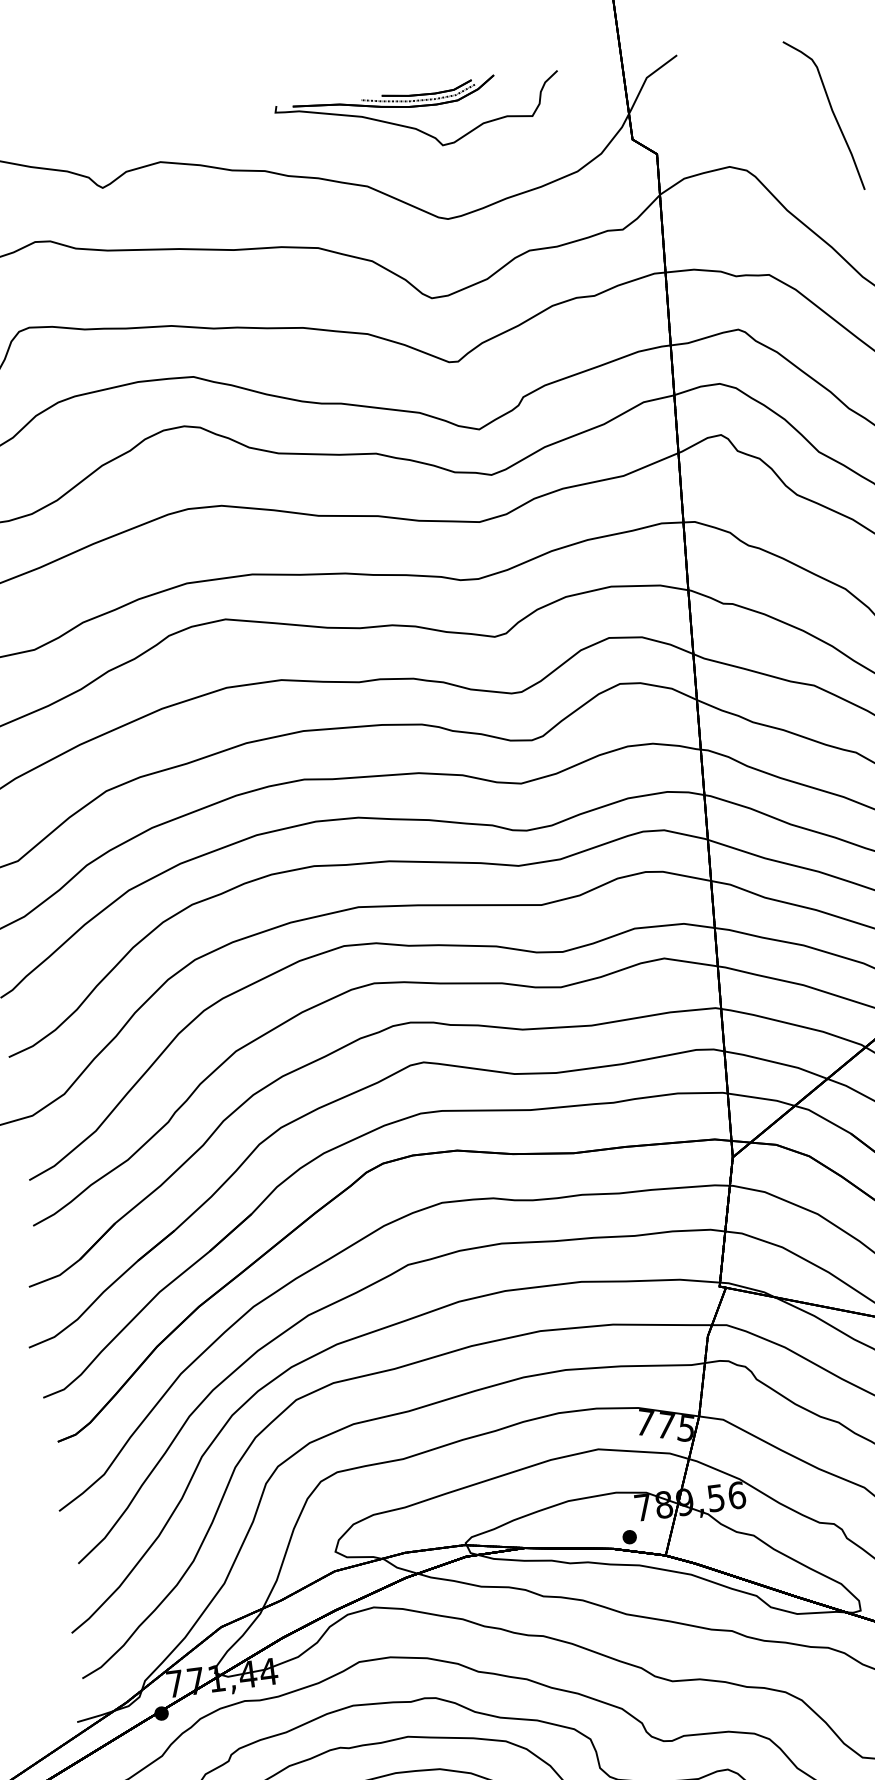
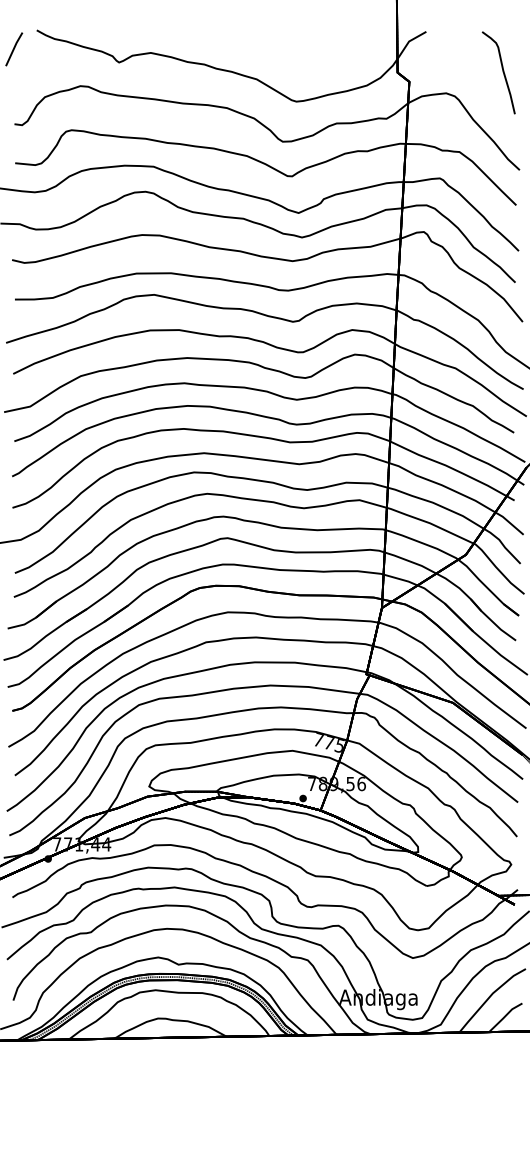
part: (417, 116) -> (287, 46), removed

